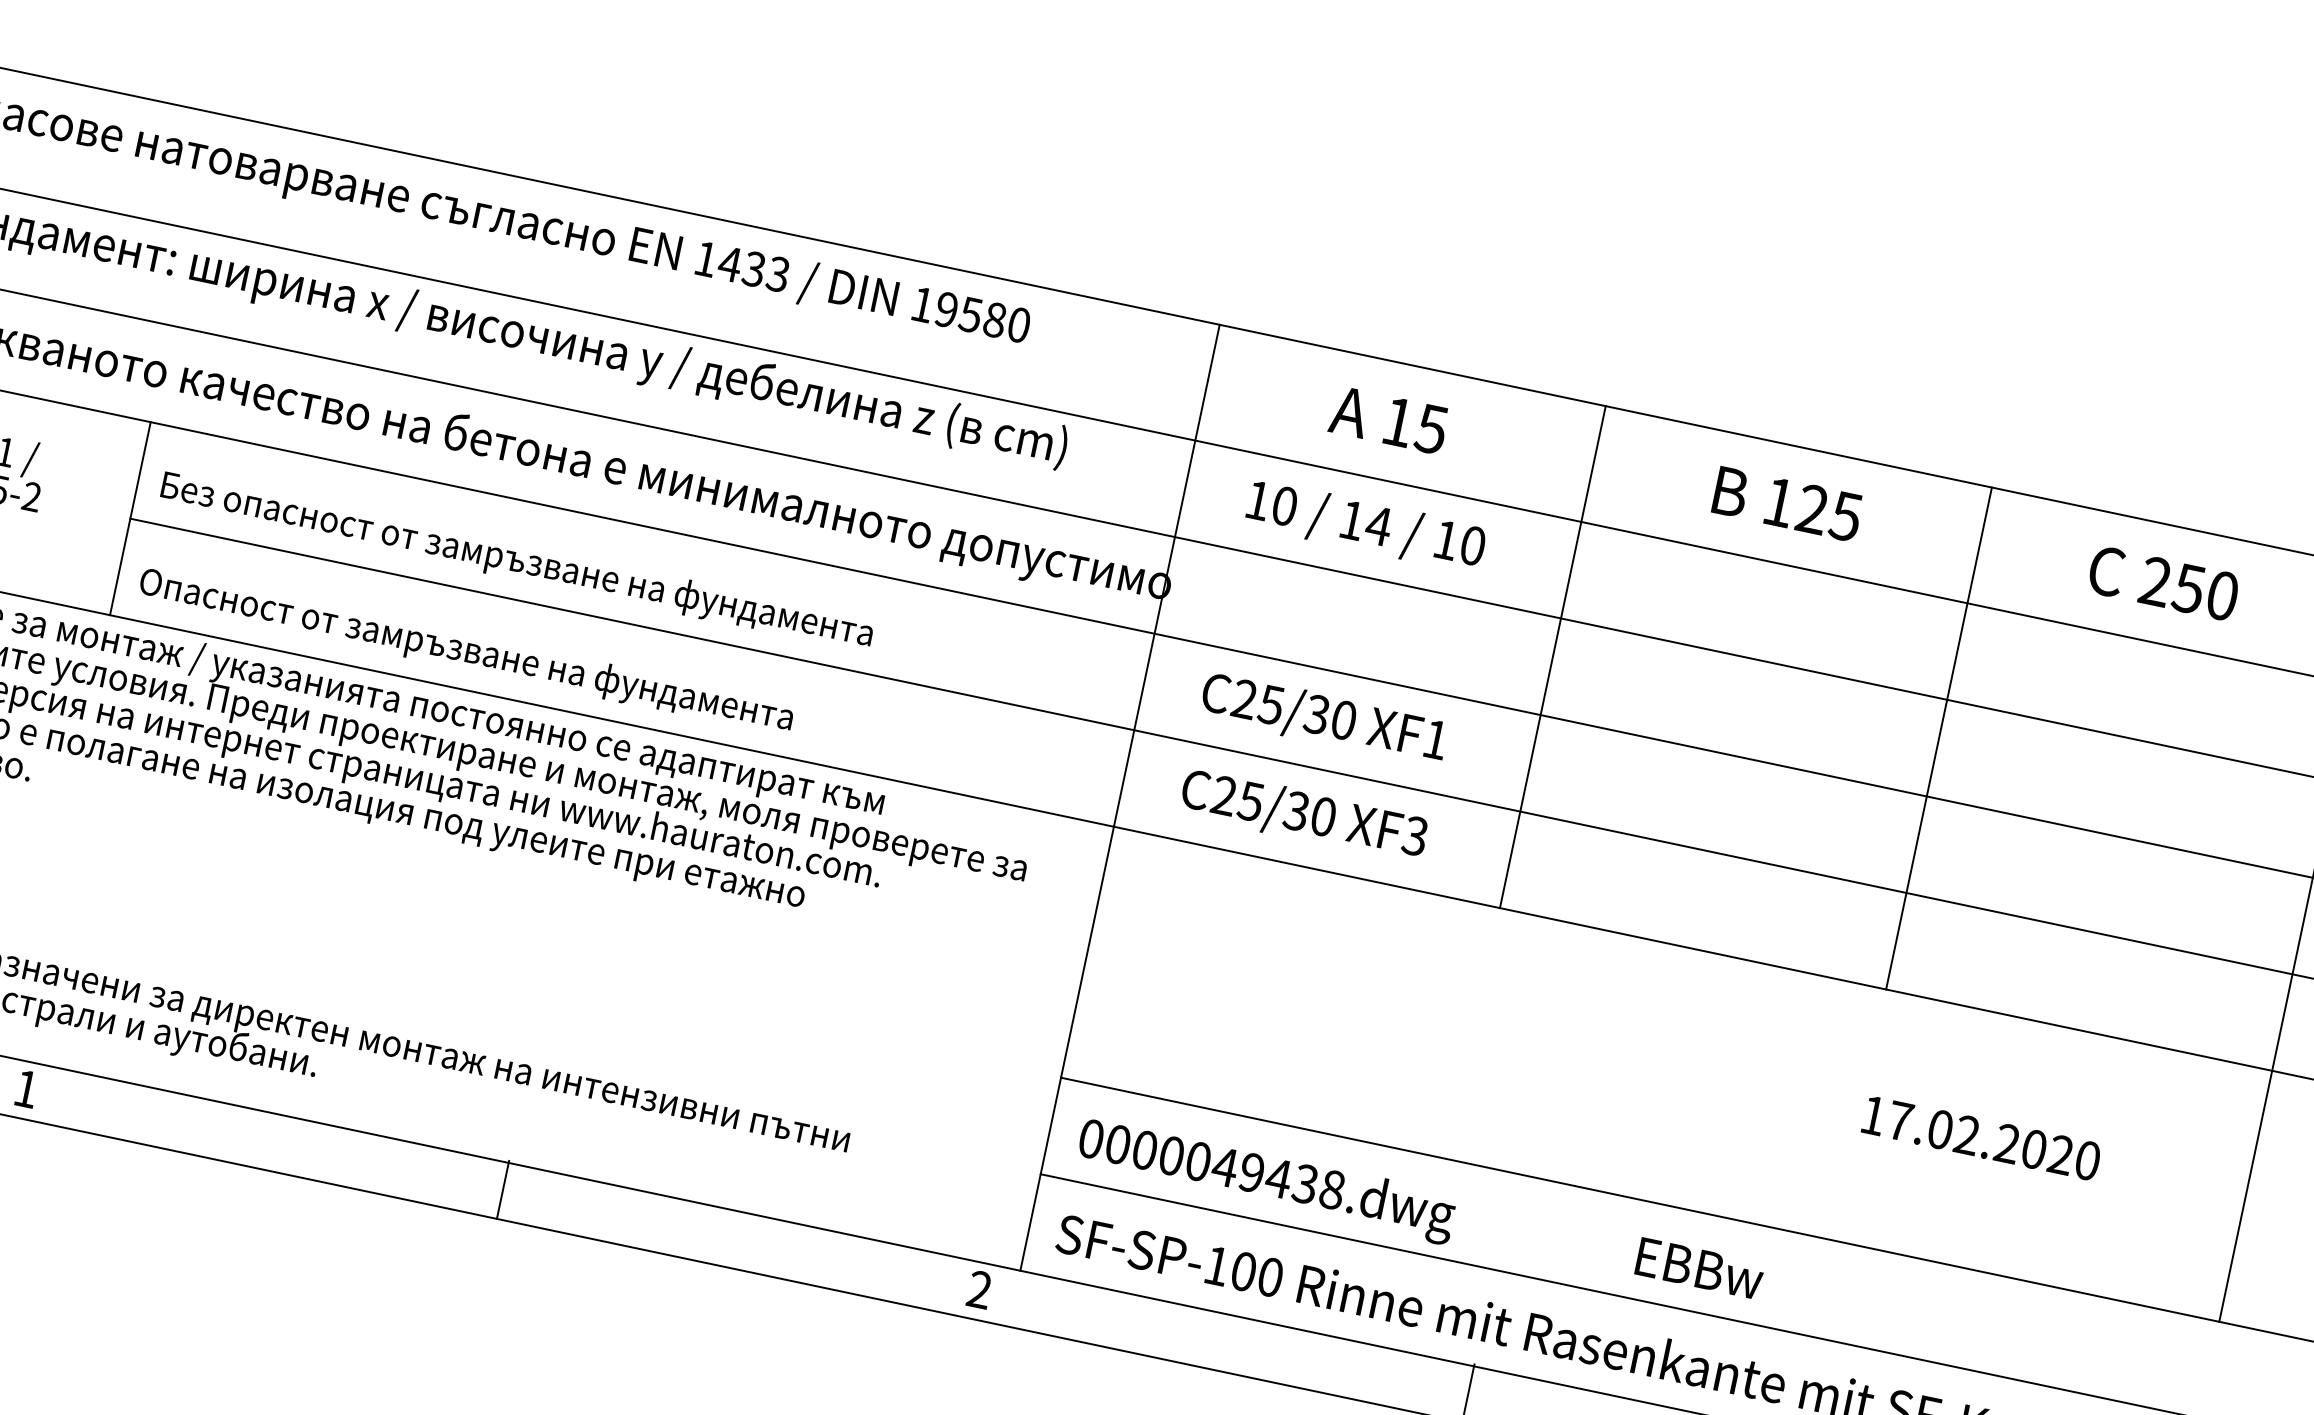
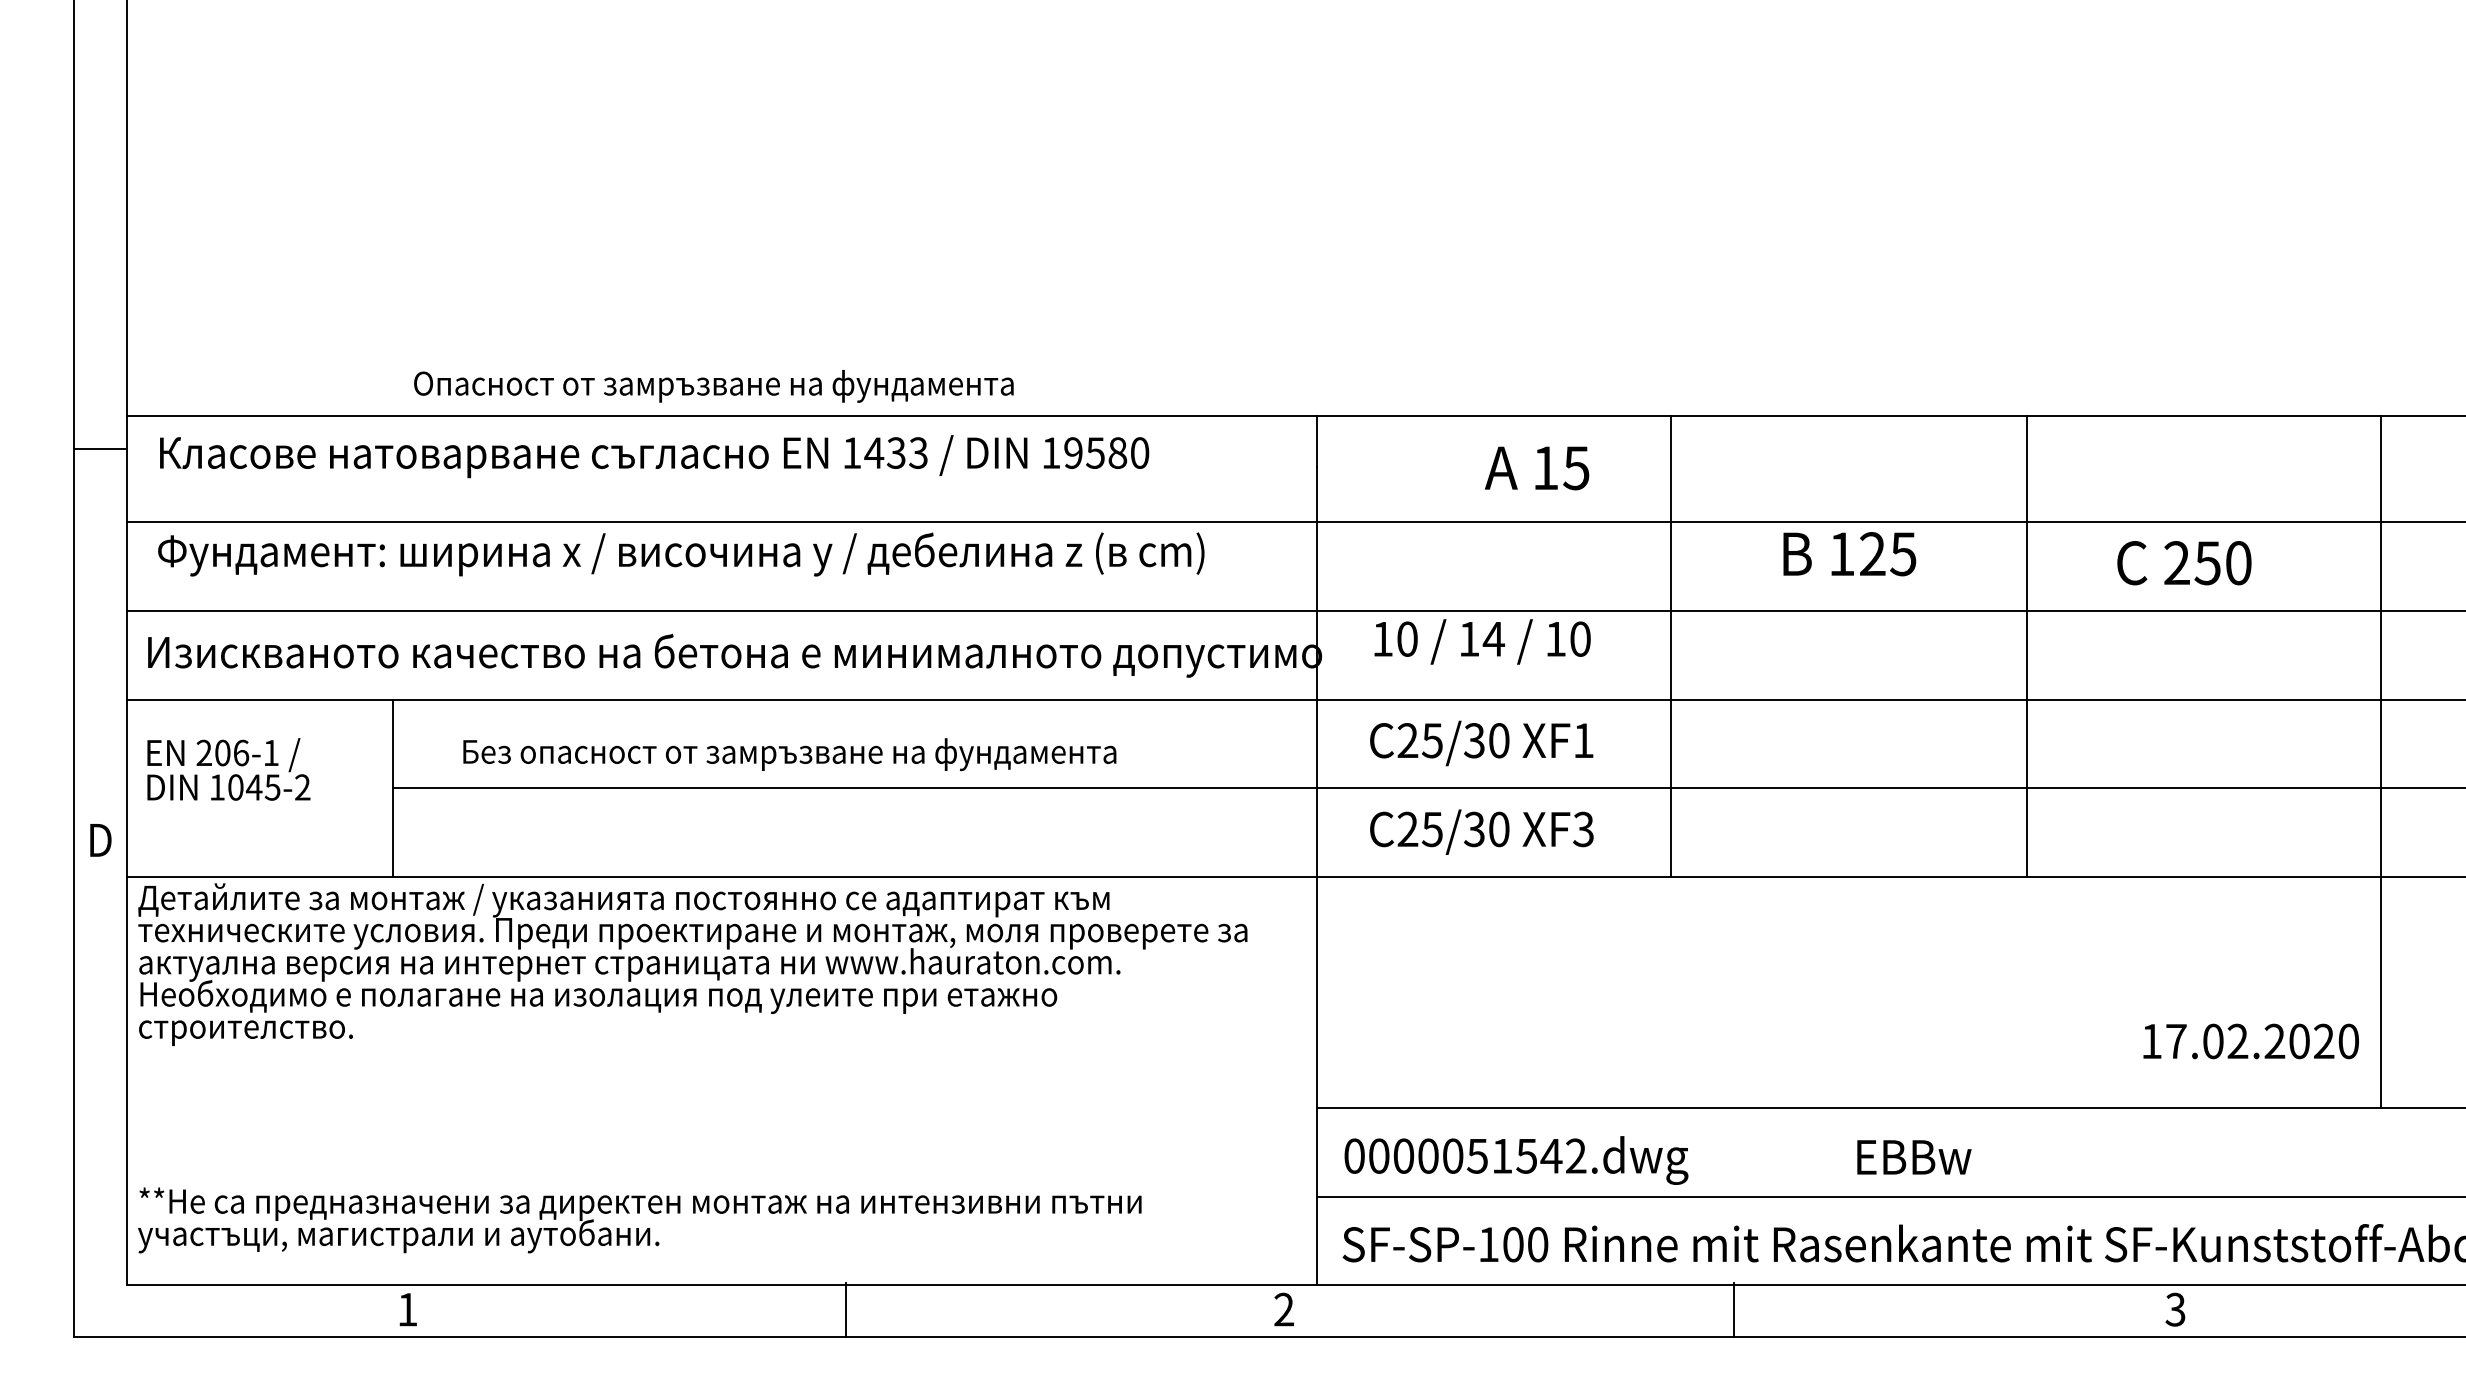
text: (1388, 420) -> (1536, 468), moved
text: (1787, 504) -> (1849, 554), moved
text: (1365, 525) -> (1482, 641), moved
text: (516, 561) -> (789, 754), moved
text: (2163, 583) -> (2184, 563), moved
text: (465, 652) -> (713, 386), moved
text: (1980, 1138) -> (2250, 1041), moved
text: (1278, 1177) -> (1526, 1155), 0000049438.dwg -> 0000051542.dwg

